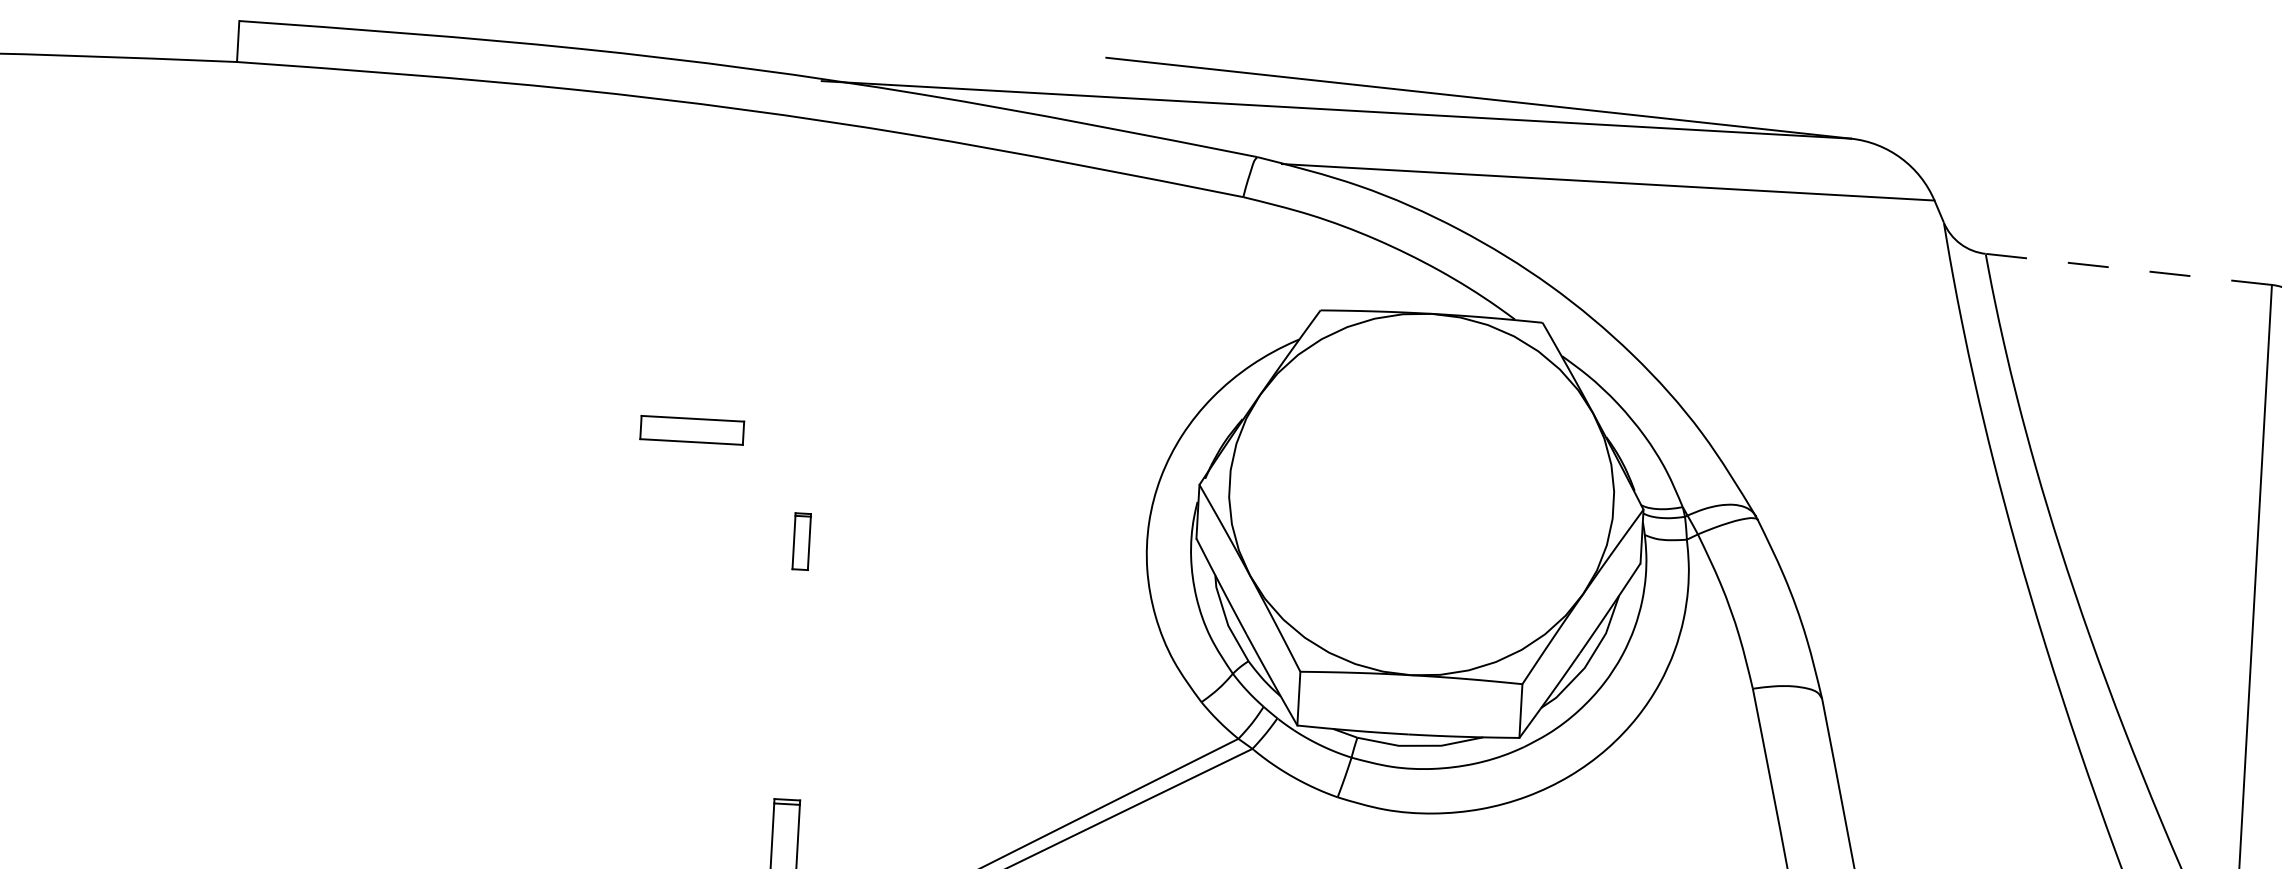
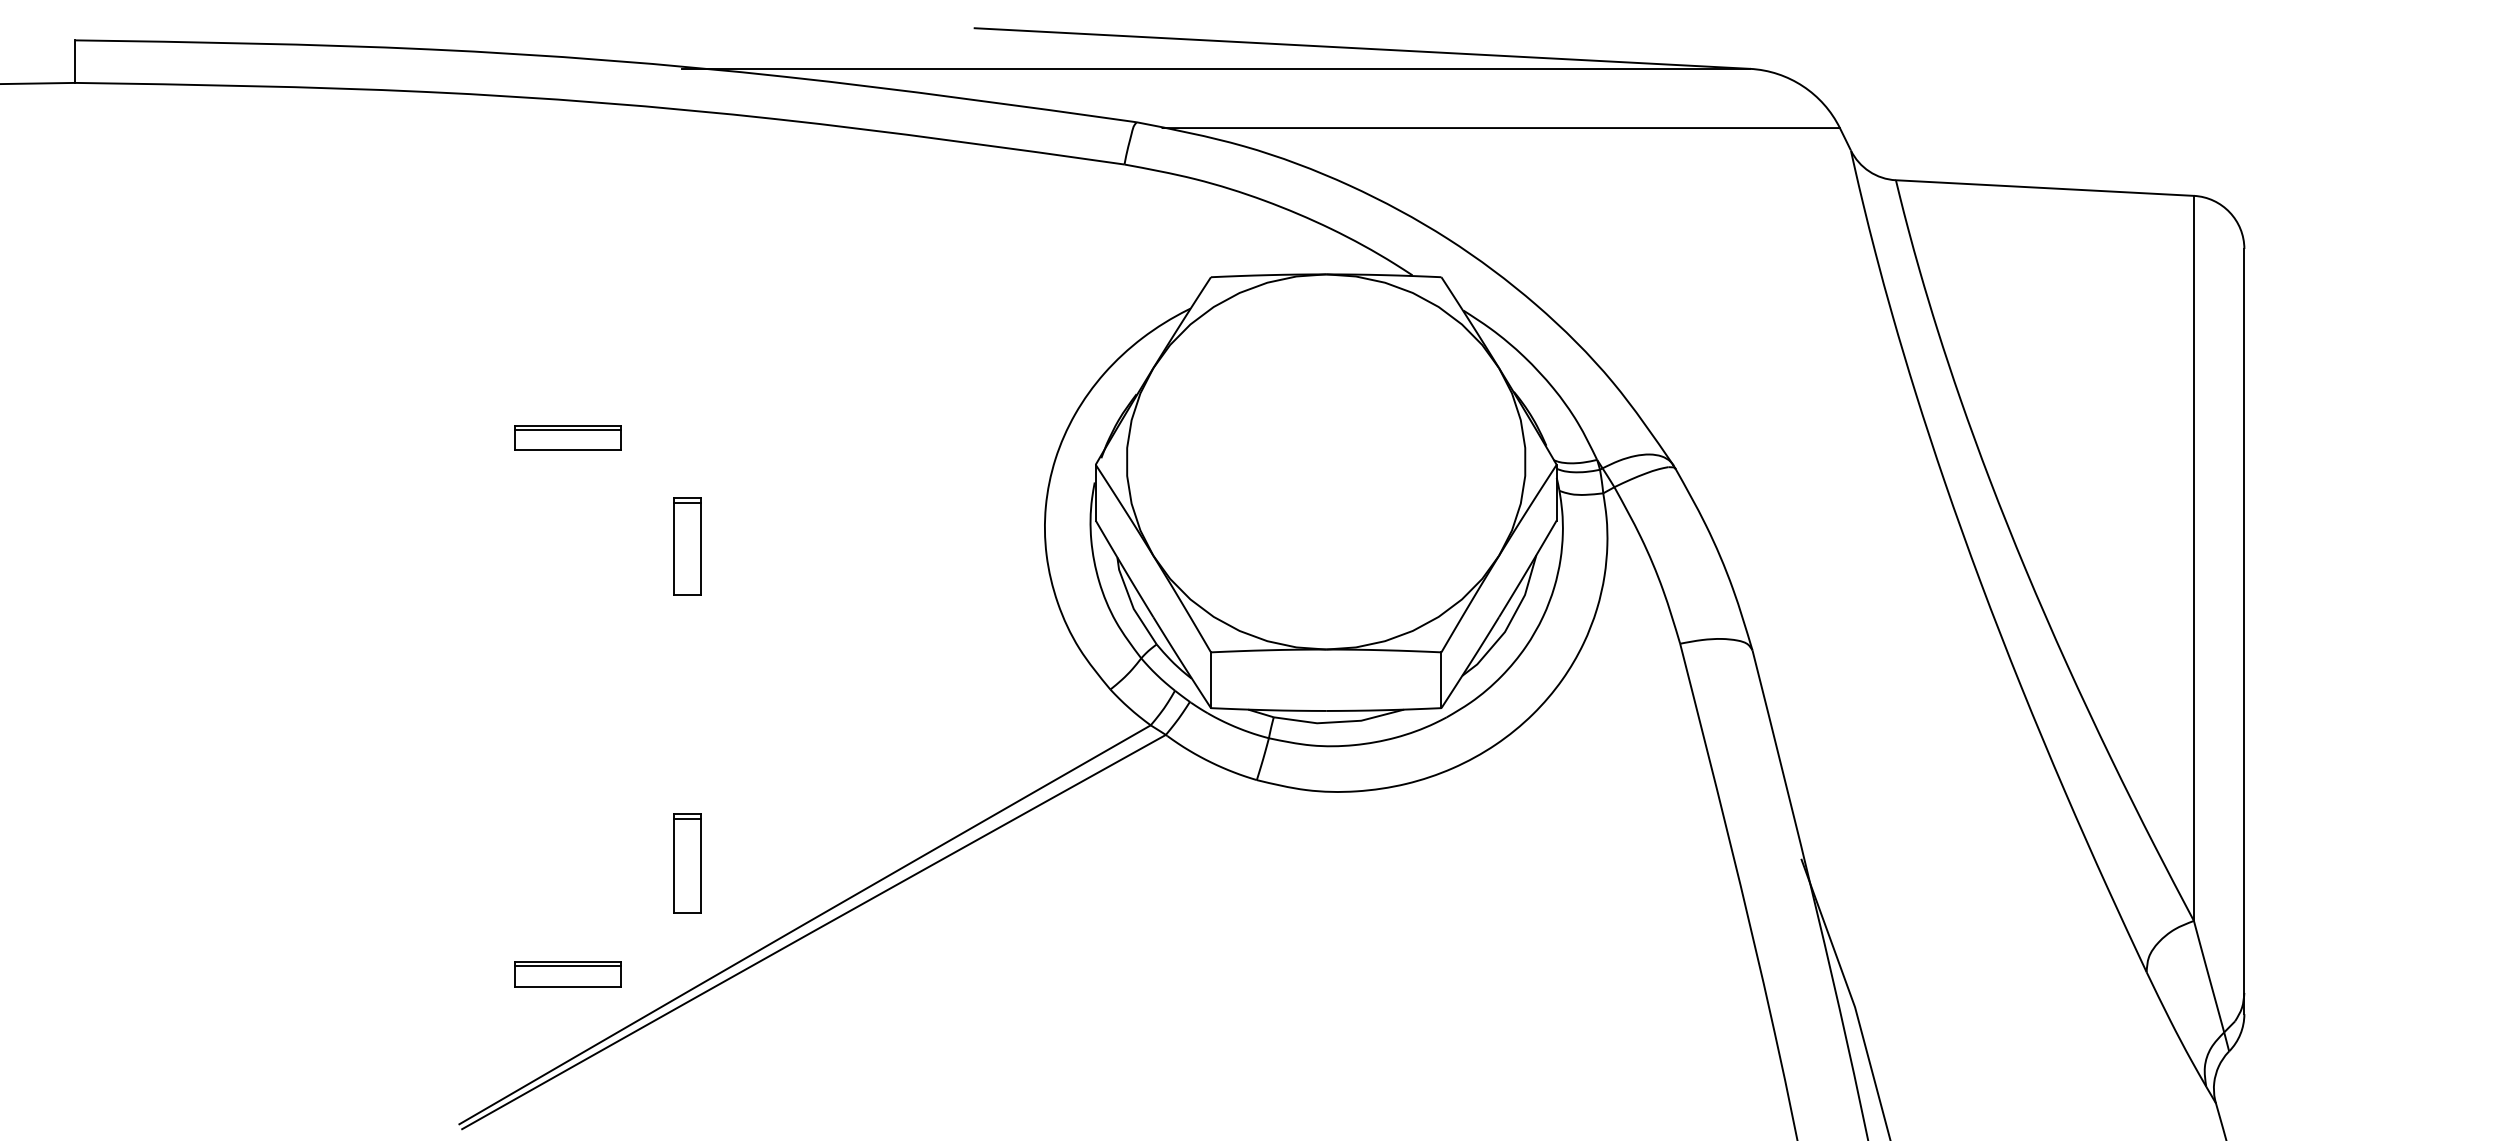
line: (2129, 269) -> (2045, 188), dashed -> solid
line: (692, 423) -> (567, 430), added
part: (801, 541) -> (687, 546), size x1.67

